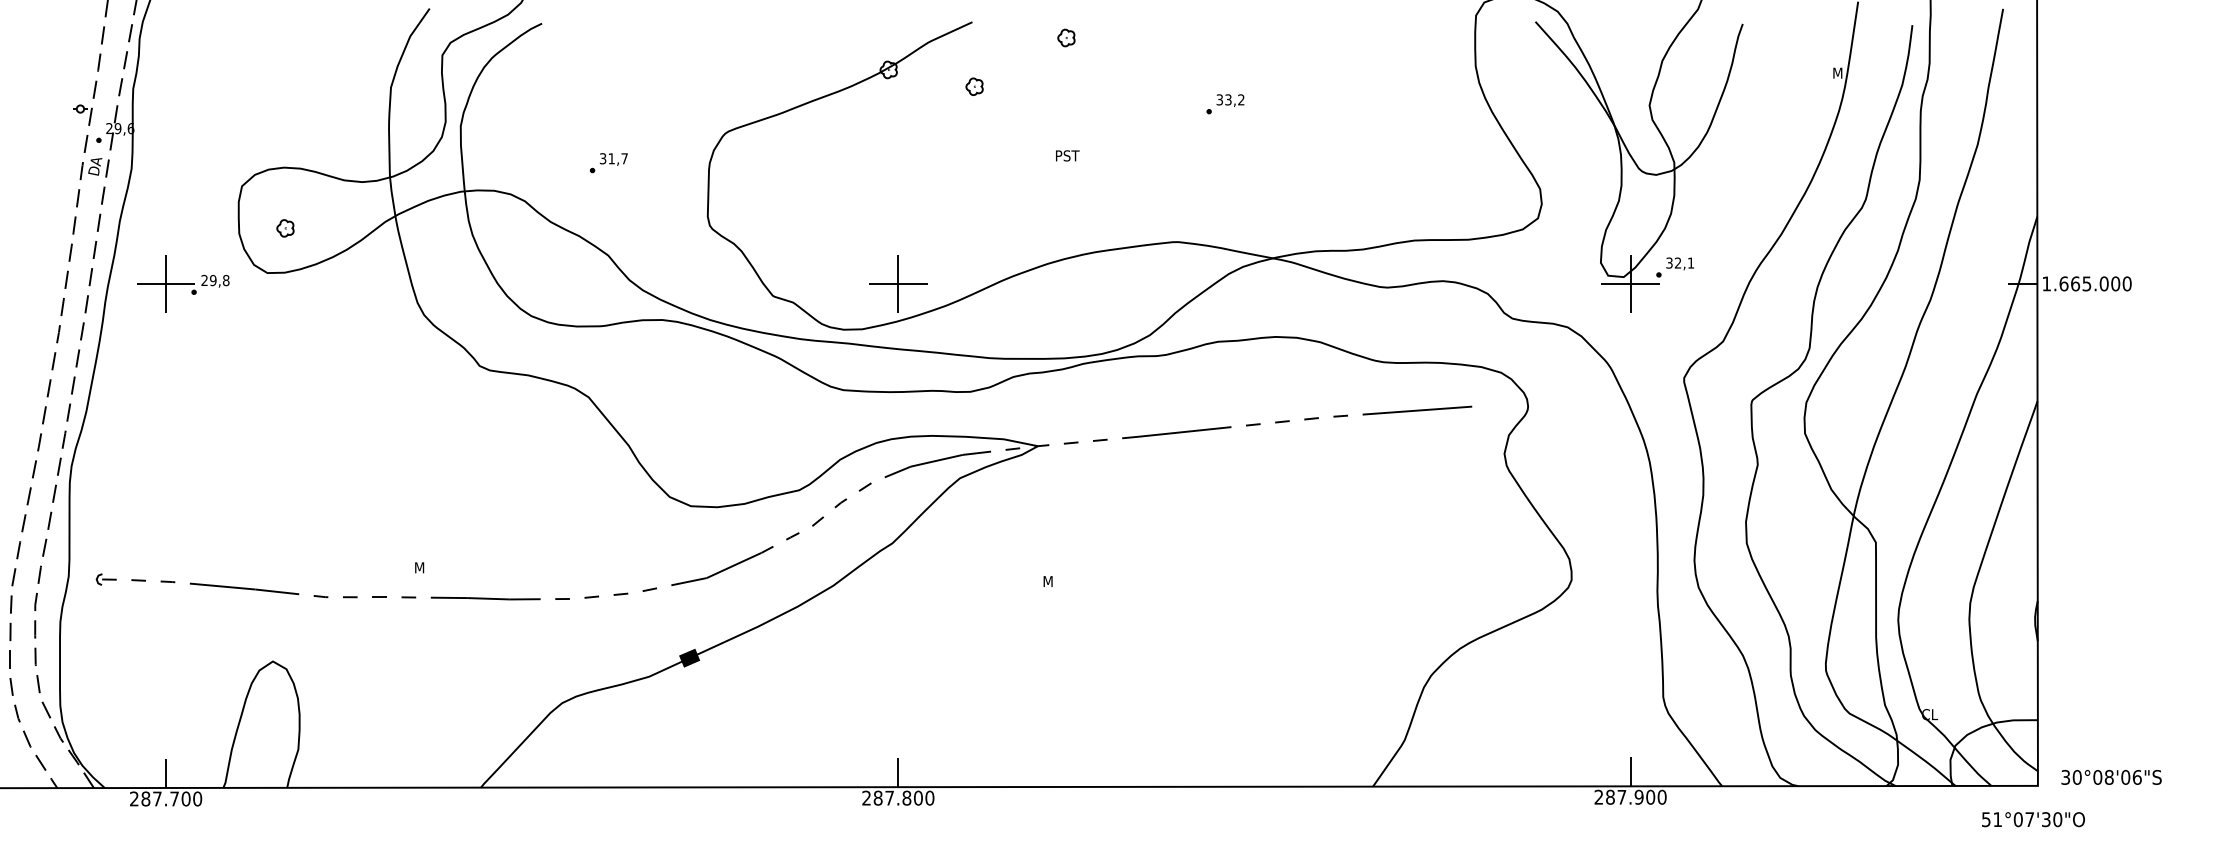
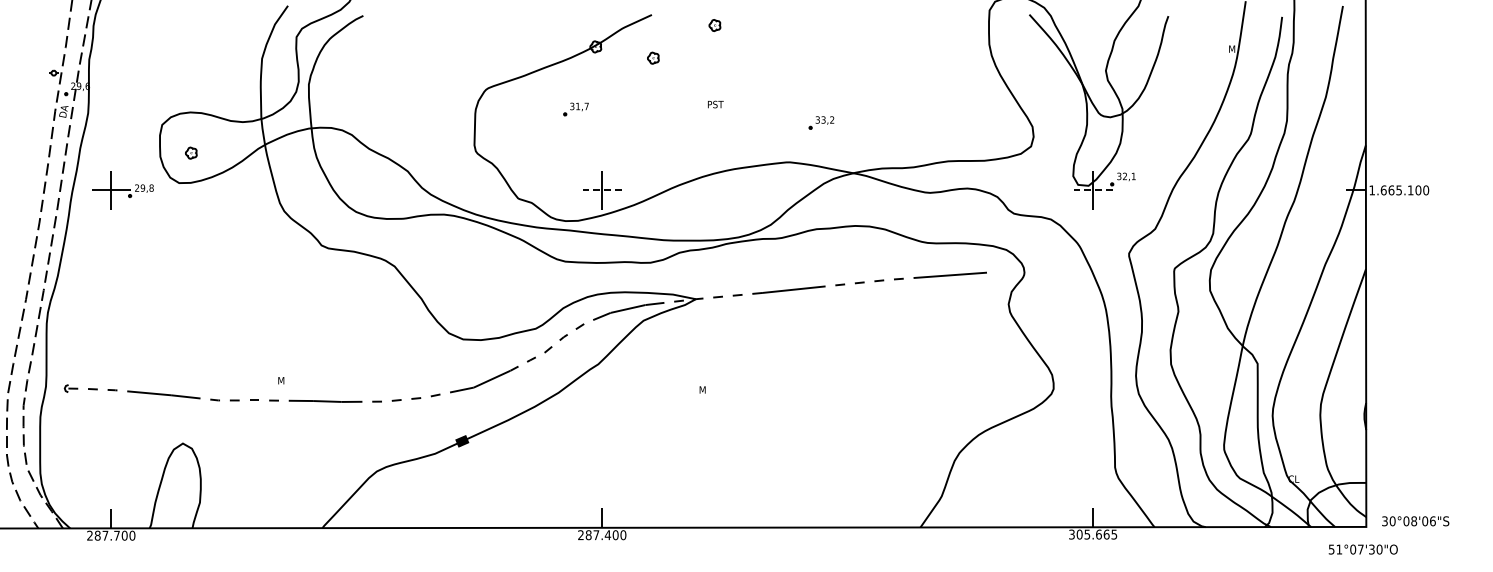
part: (1225, 103) -> (821, 122), moved
part: (607, 163) -> (575, 109), moved
line: (898, 284) -> (602, 190), solid -> dashed
line: (1631, 284) -> (1093, 190), solid -> dashed
text: (2103, 284) -> (1410, 190), 1.665.000 -> 1.665.100
text: (1631, 797) -> (1093, 534), 287.900 -> 305.665
text: (906, 798) -> (607, 535), 287.800 -> 287.400

